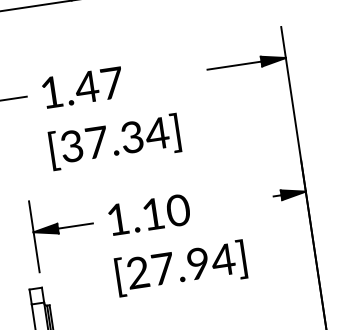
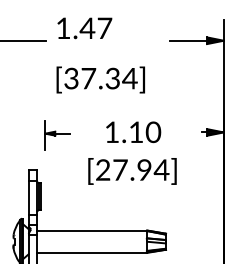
text: (82, 87) -> (84, 28), moved
text: (149, 215) -> (133, 132), moved
part: (63, 232) -> (57, 135), size x0.6

